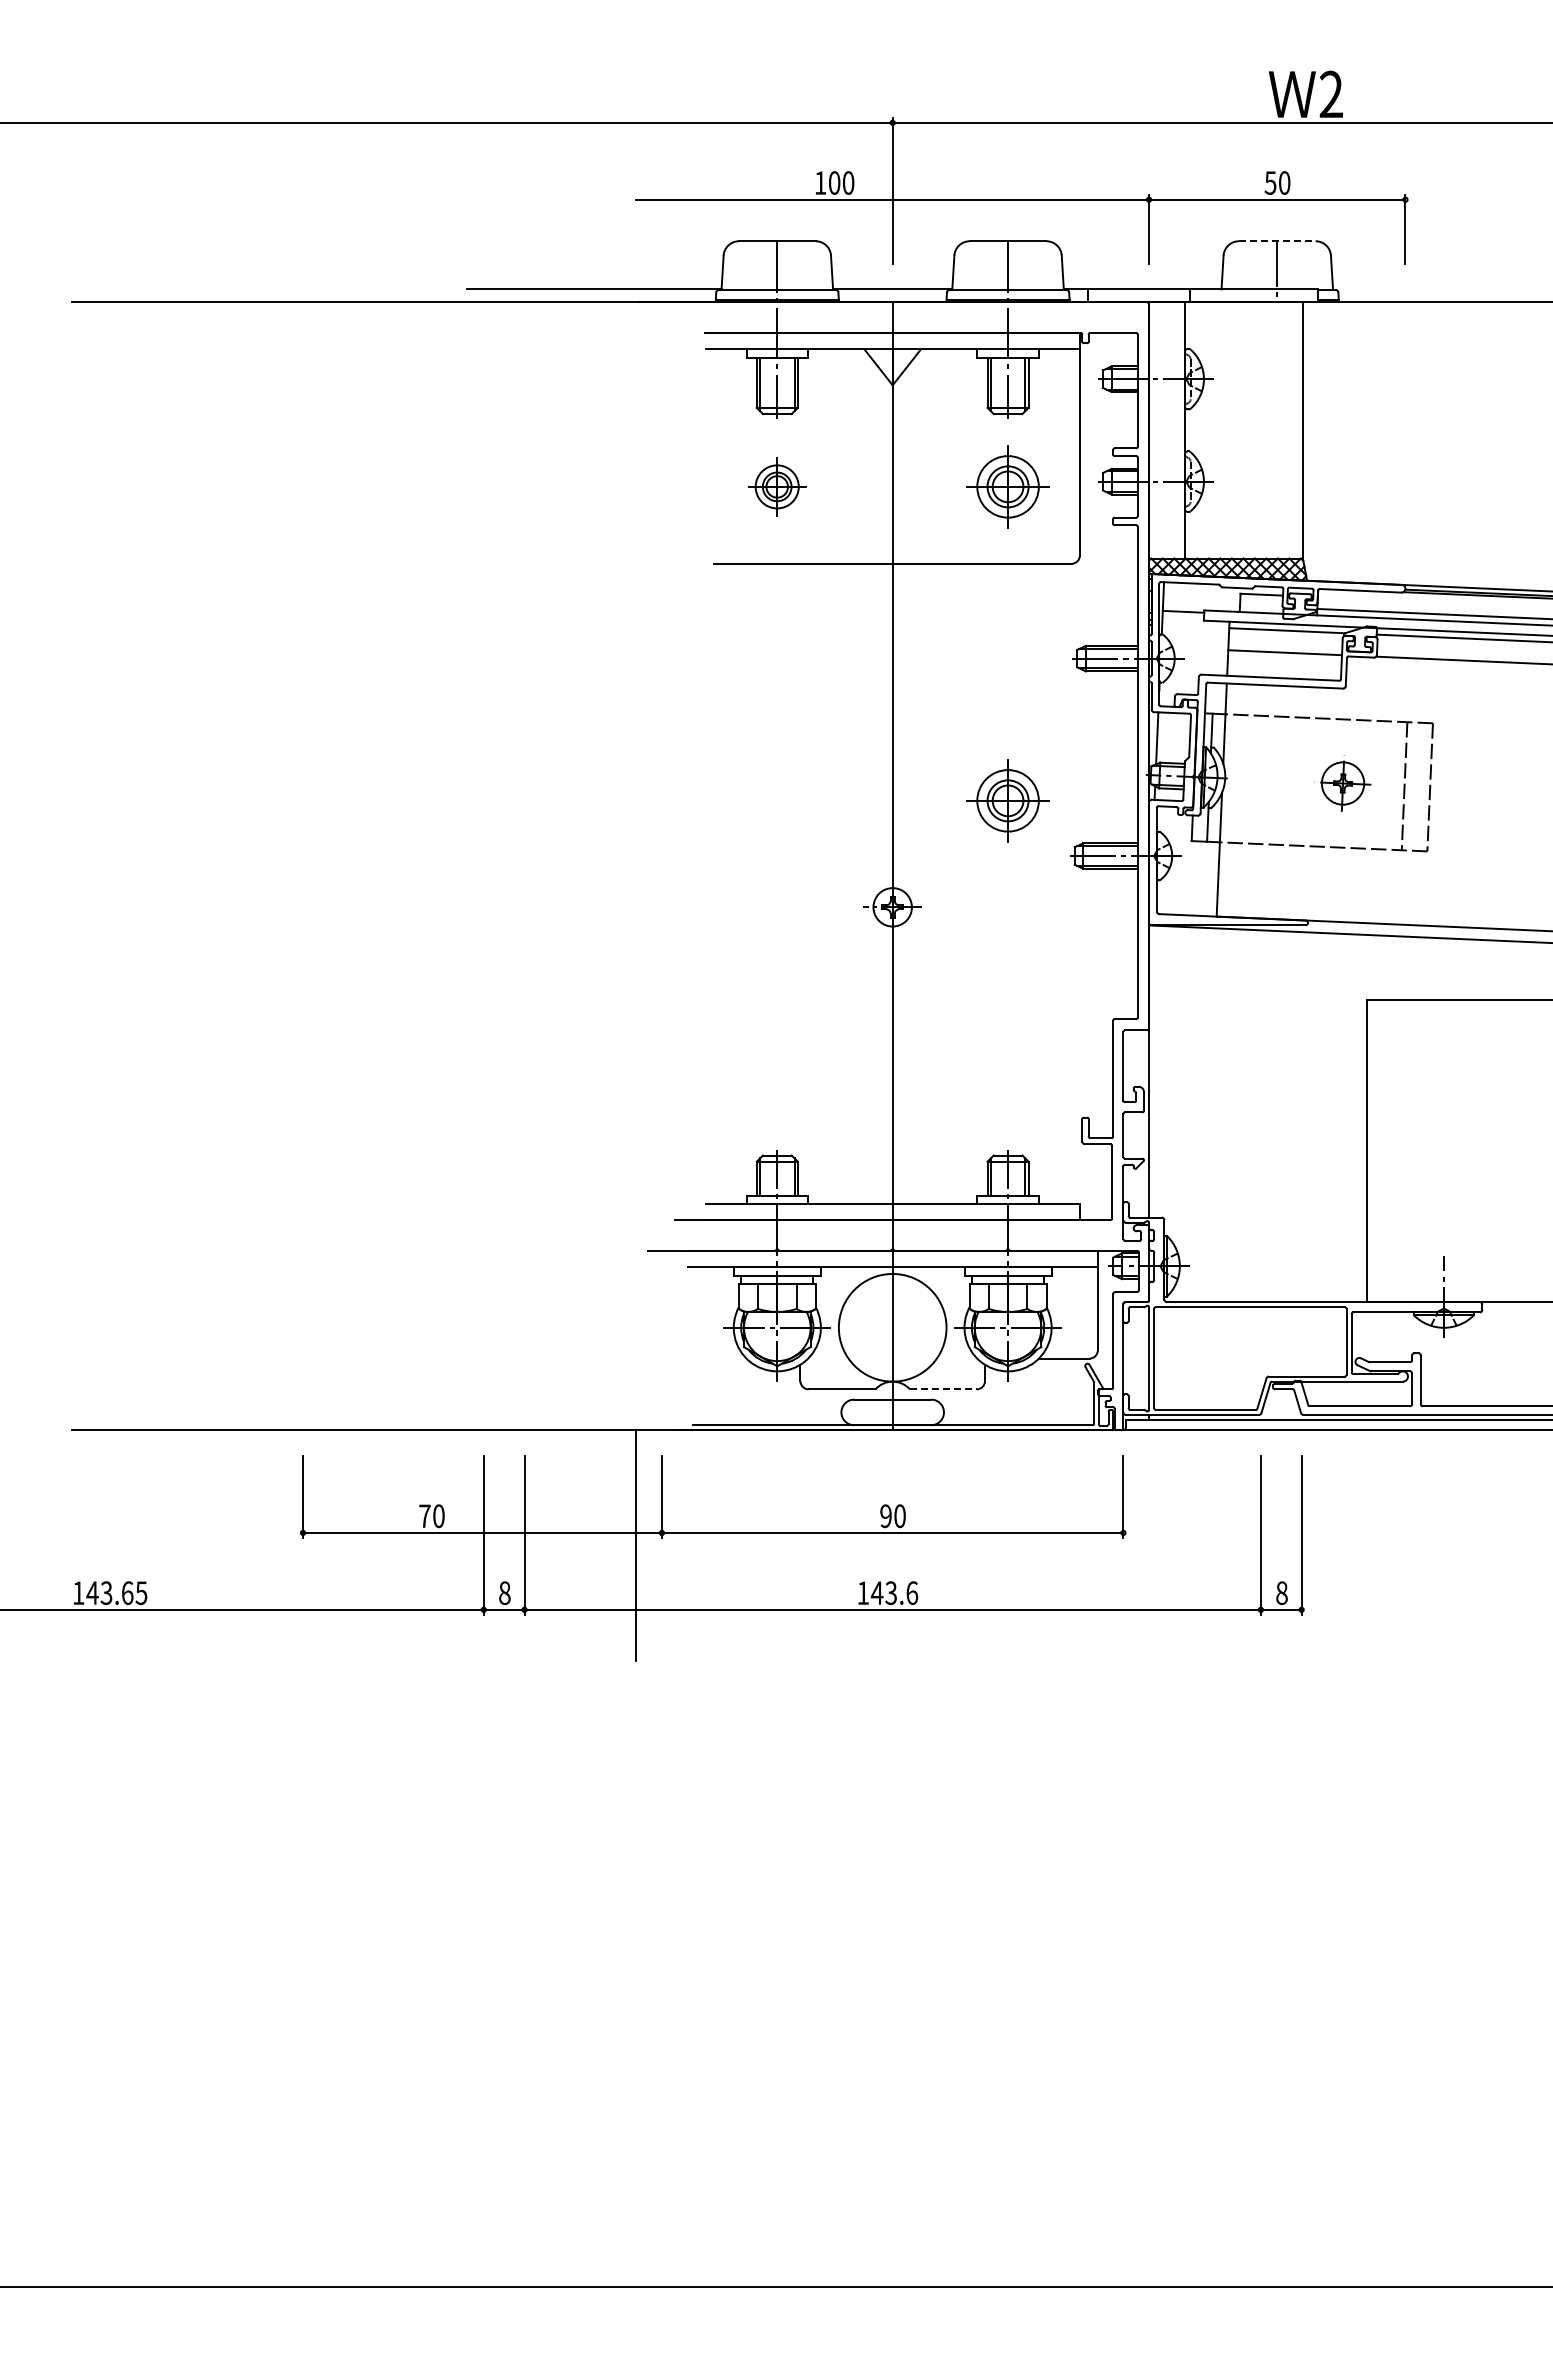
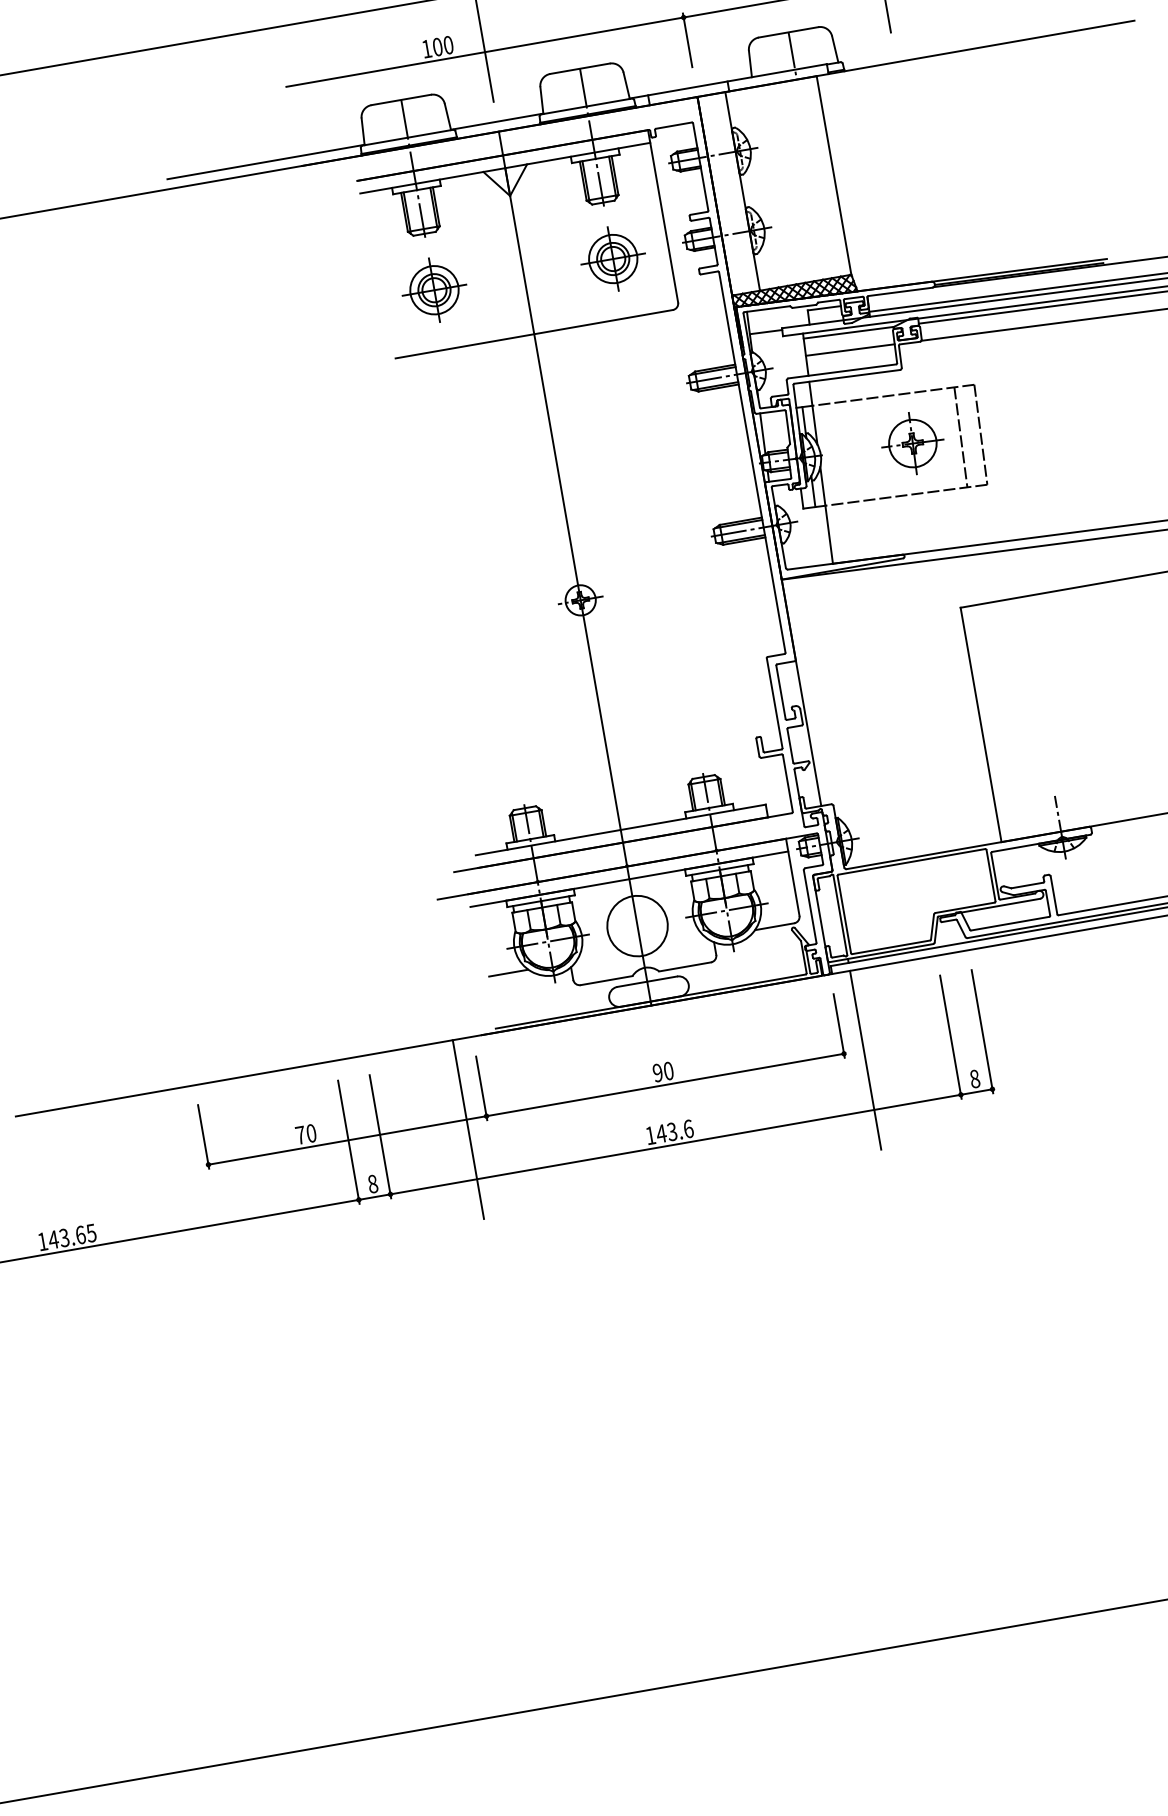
line: (1277, 241) -> (788, 32), dashed -> solid
part: (776, 486) -> (433, 290), size x1.43
part: (1342, 783) -> (912, 443), size x1.43
part: (1007, 800) -> (655, 502), removed
circle: (892, 1327) -> (637, 925), size x0.71
line: (720, 1358) -> (508, 973), added
line: (943, 1389) -> (685, 967), dashed -> solid
line: (1149, 1545) -> (865, 1060), added

